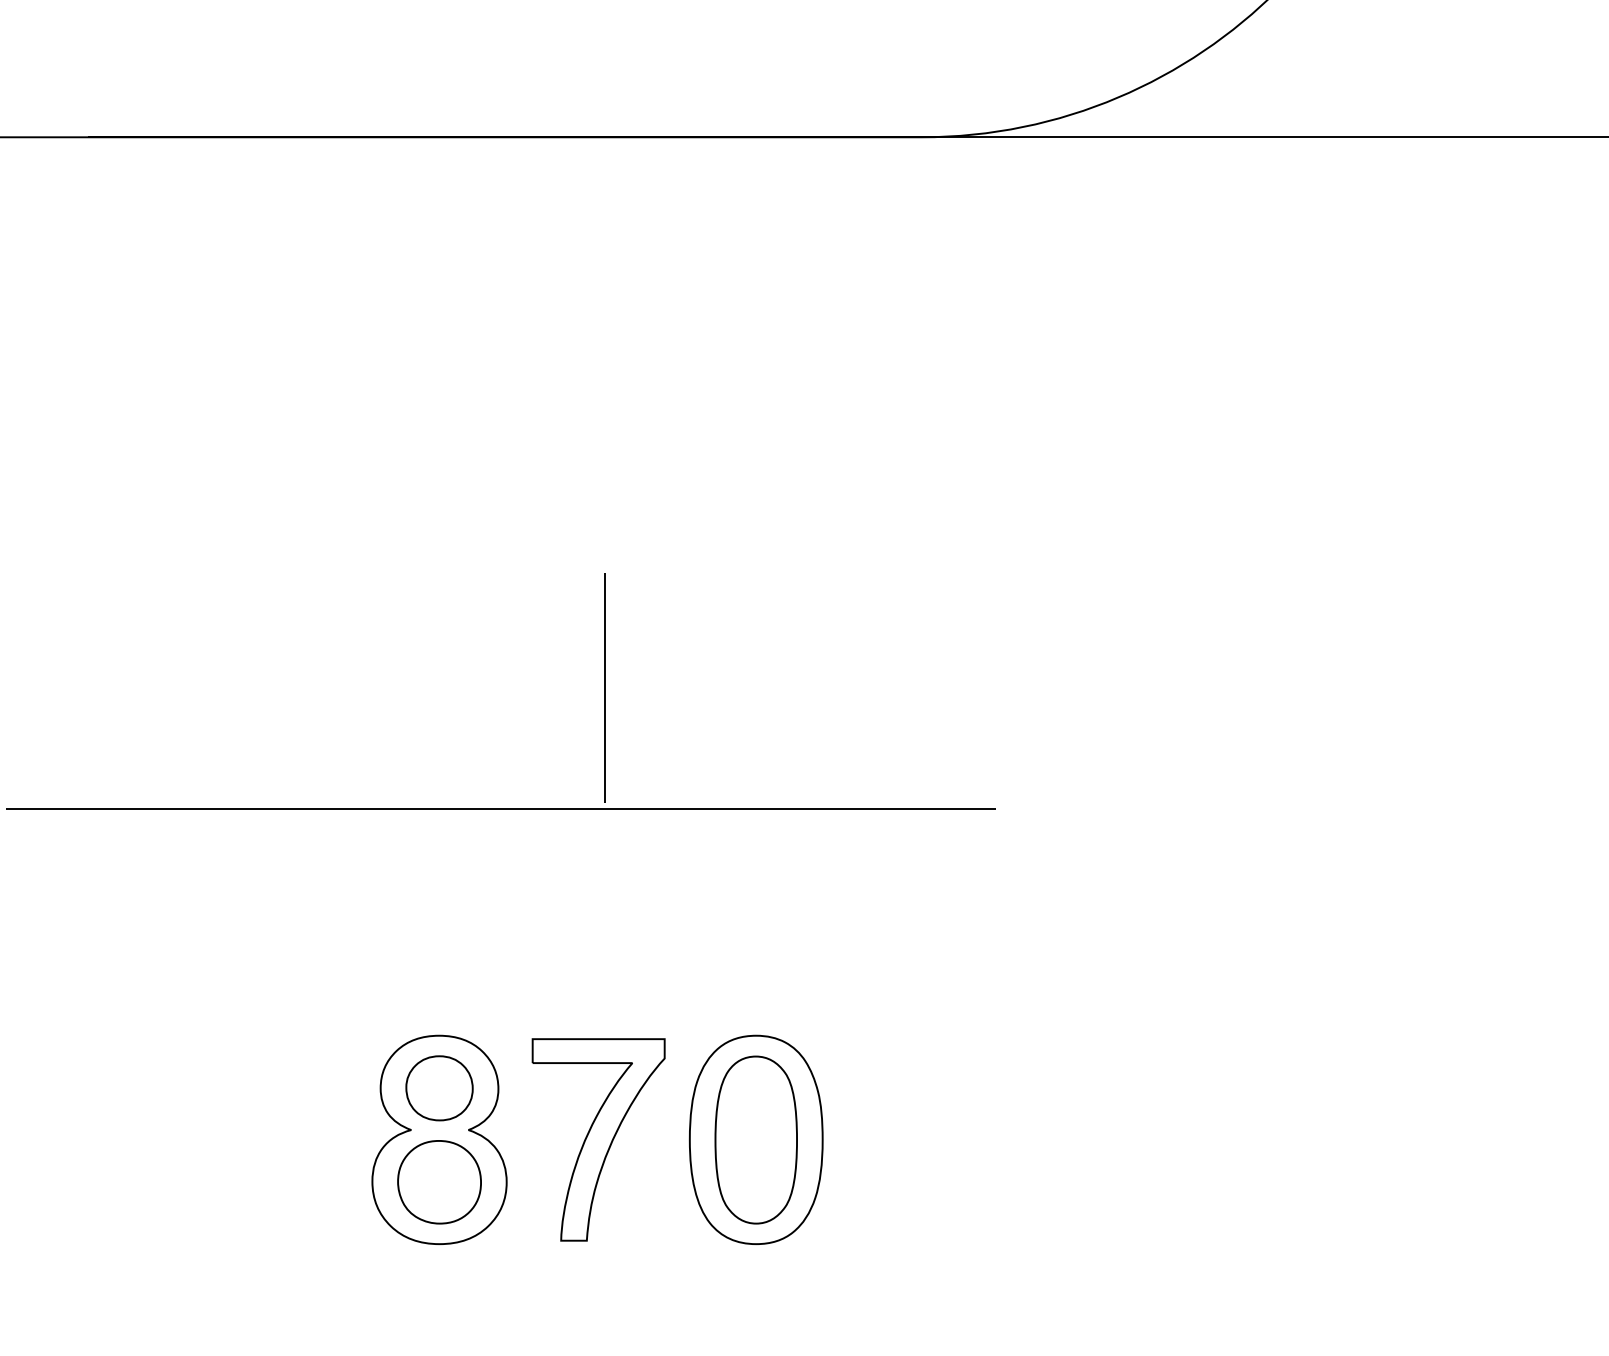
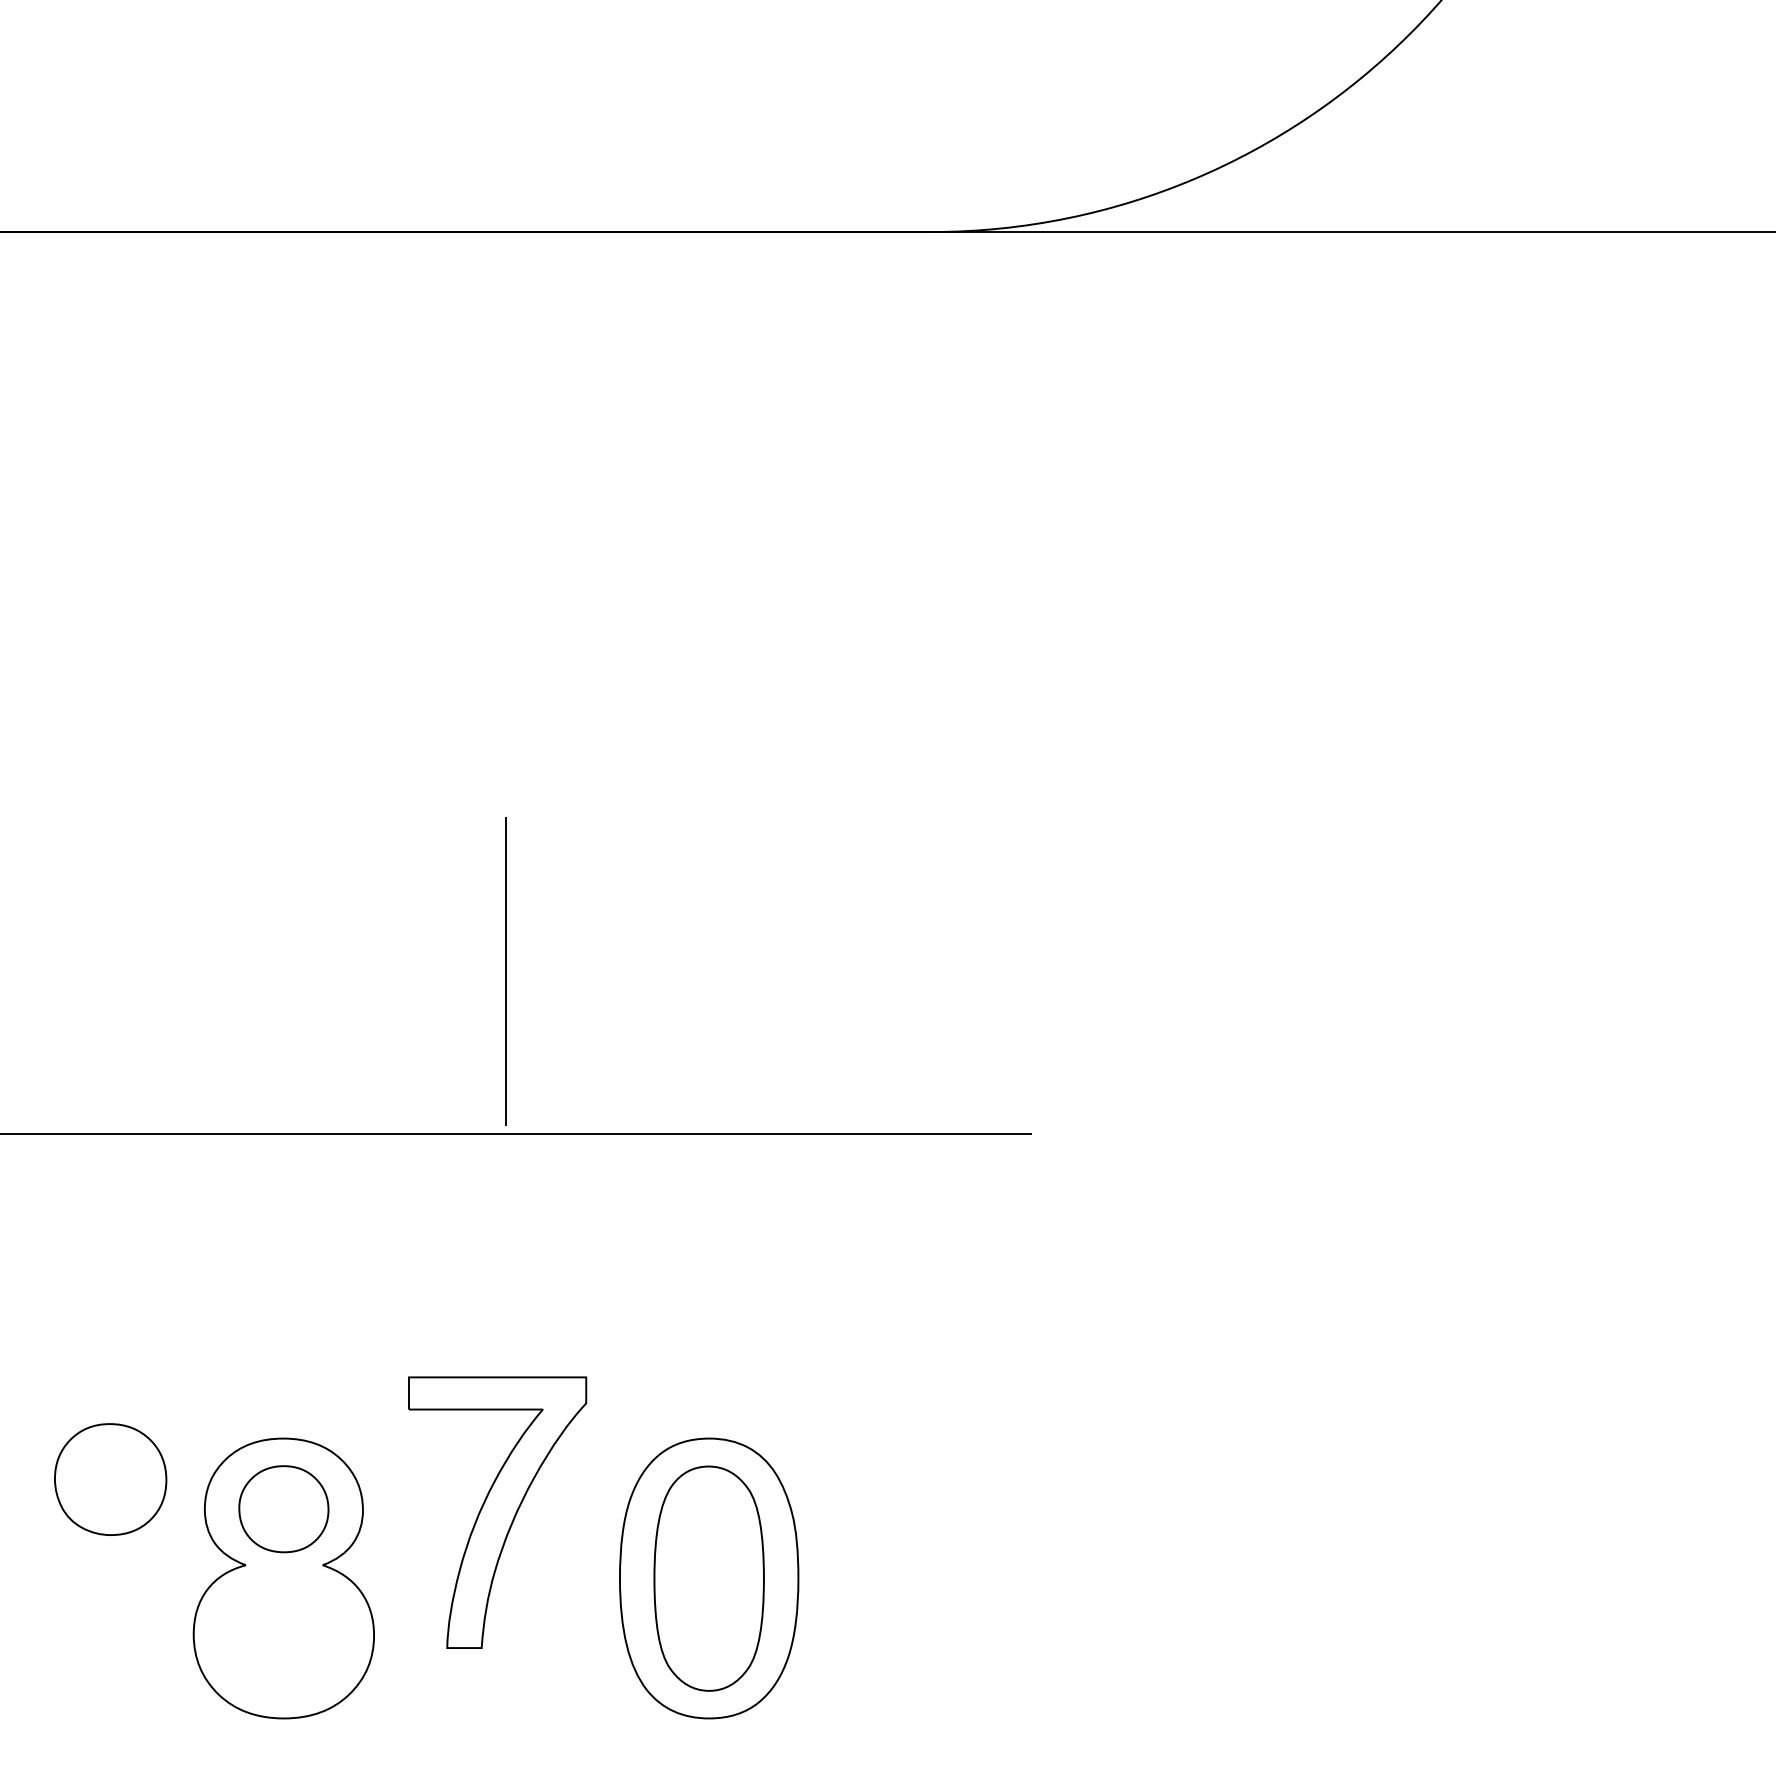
part: (598, 1139) -> (497, 1512), moved
part: (439, 1182) -> (110, 1479), moved

